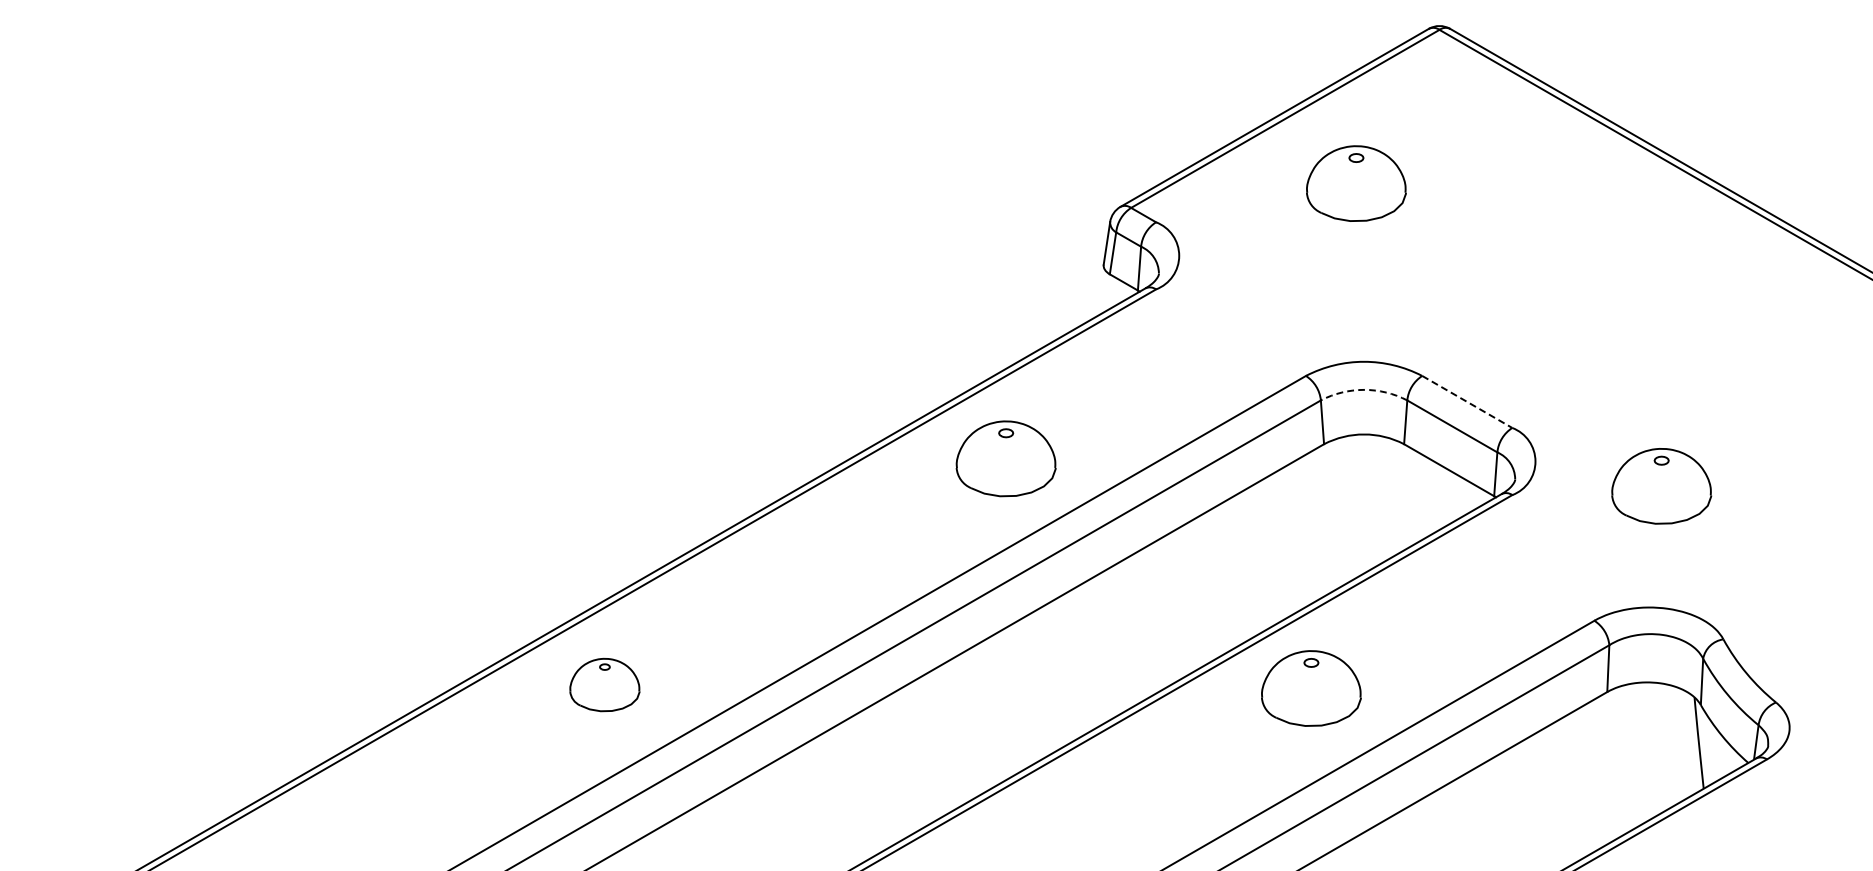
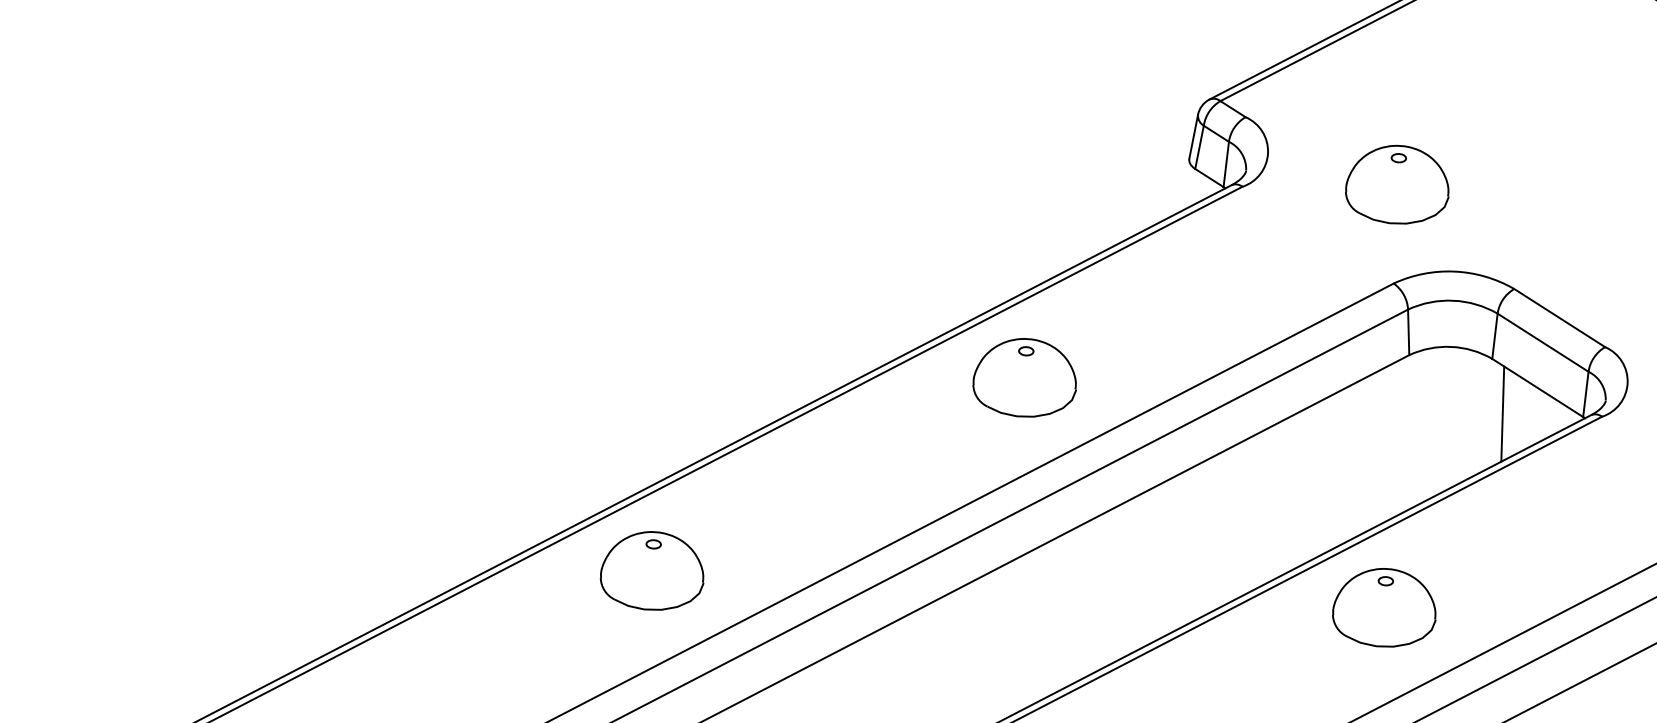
part: (1356, 183) -> (1397, 184), moved
arc: (1364, 389) -> (1453, 300), dashed -> solid
line: (1467, 401) -> (1559, 317), dashed -> solid
part: (1005, 458) -> (1024, 377), moved
line: (1416, 496) -> (1502, 413), added
part: (604, 684) -> (652, 570), size x1.43

